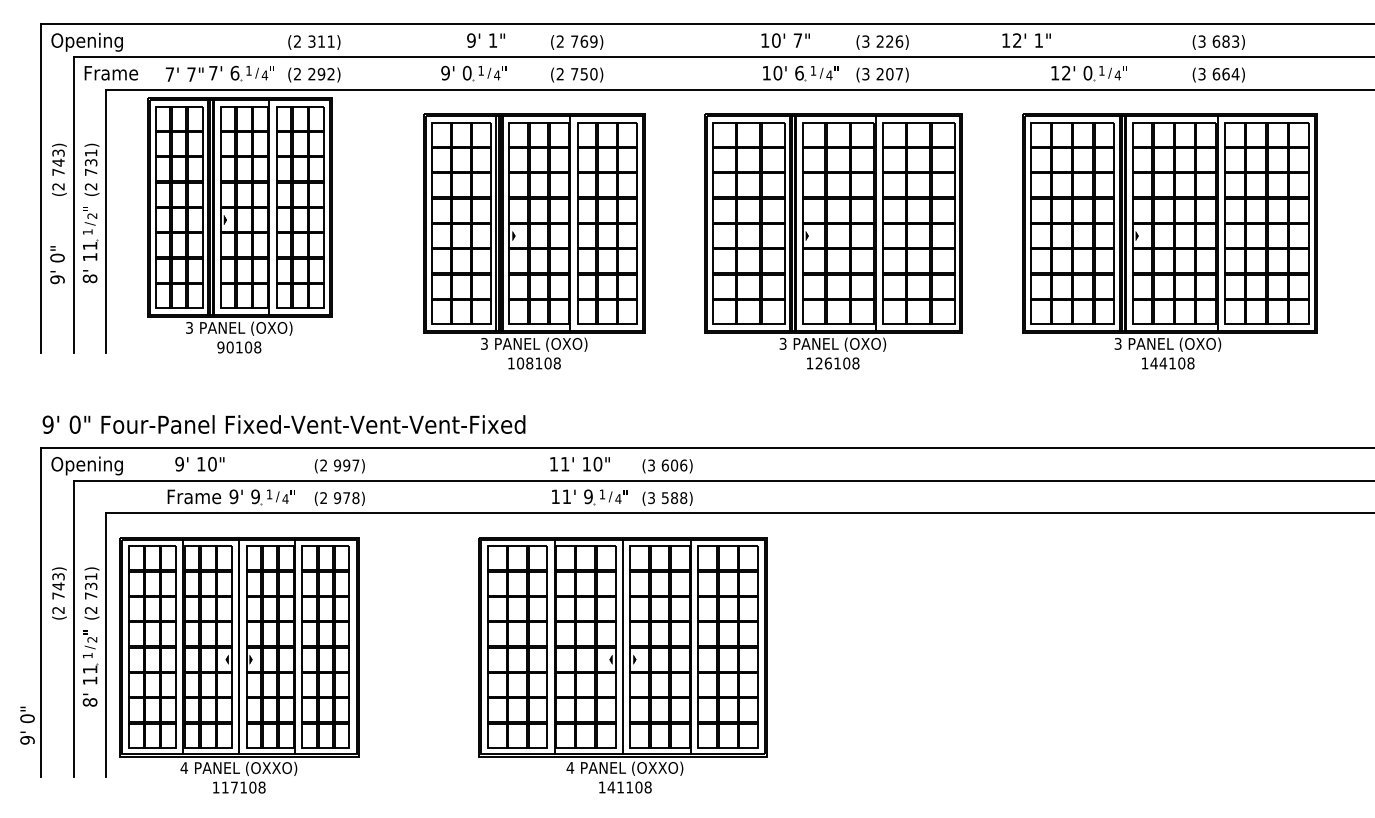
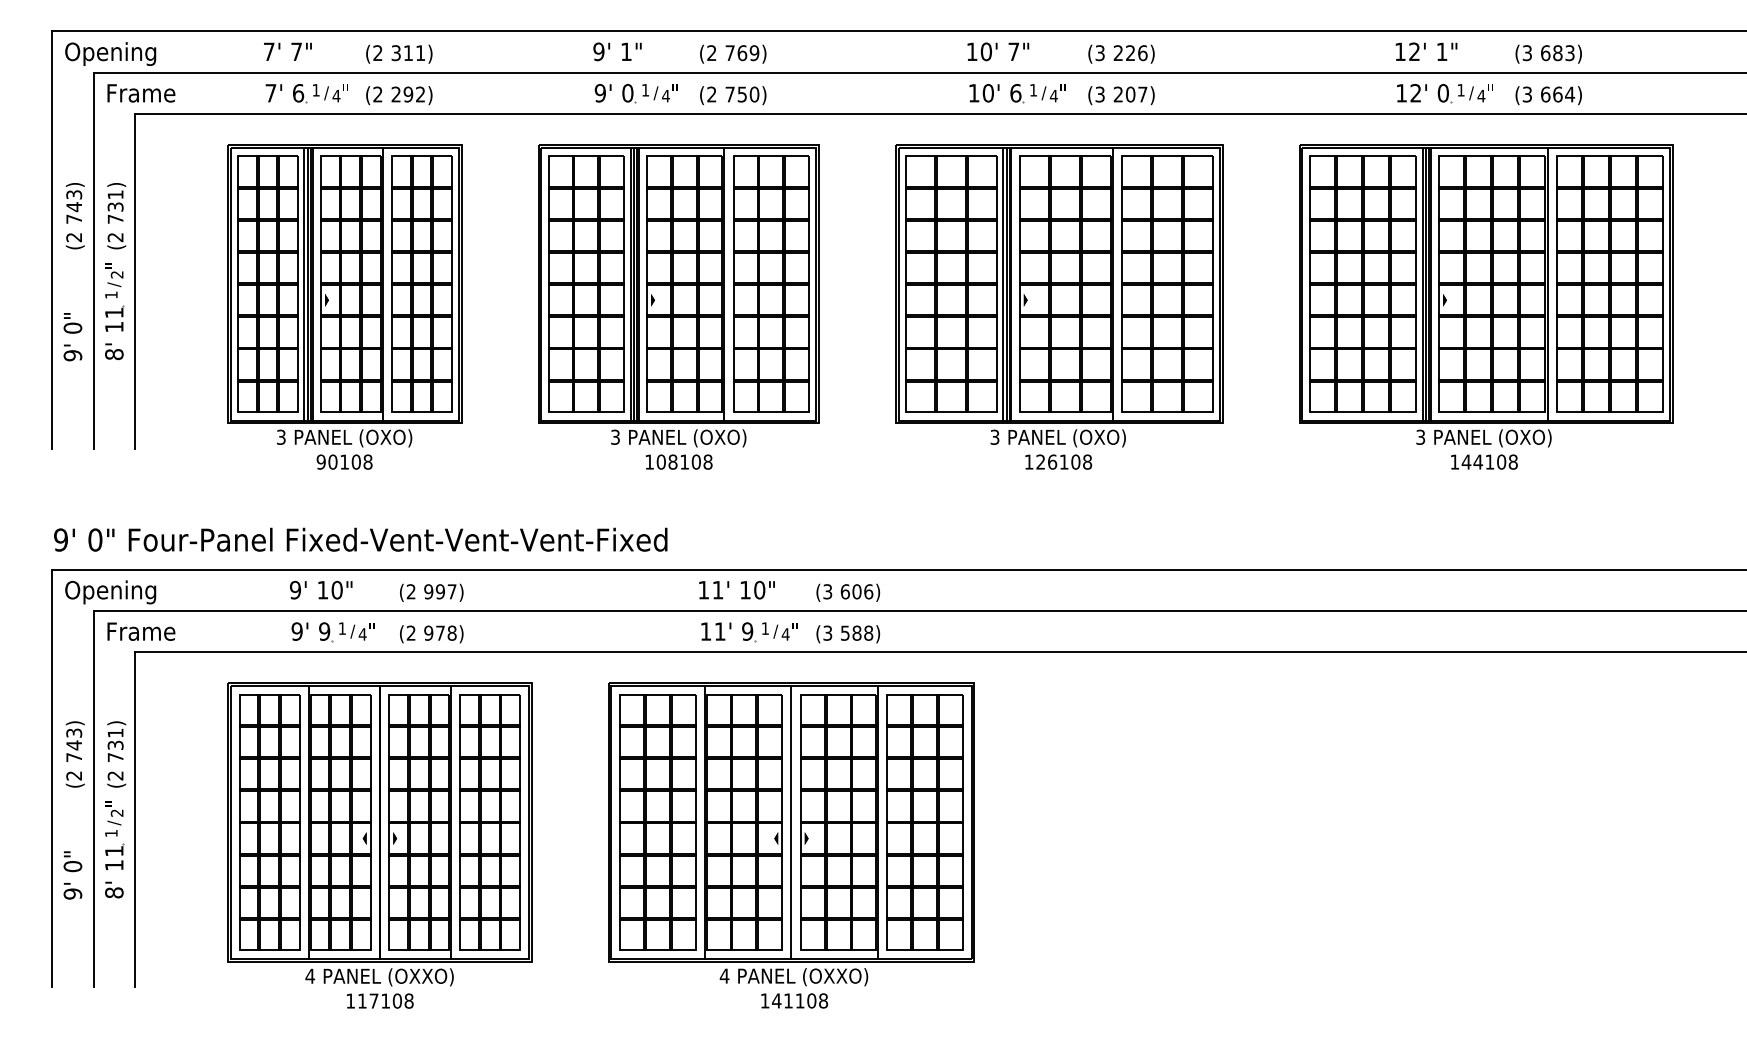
text: (1026, 40) -> (1426, 51), moved
part: (473, 73) -> (635, 93), moved
part: (1088, 73) -> (1444, 93), moved
text: (184, 74) -> (287, 51), moved
part: (239, 225) -> (344, 307), moved
text: (199, 464) -> (320, 590), moved
text: (194, 496) -> (141, 631), moved
part: (239, 665) -> (380, 845), moved
text: (27, 725) -> (72, 875), moved

